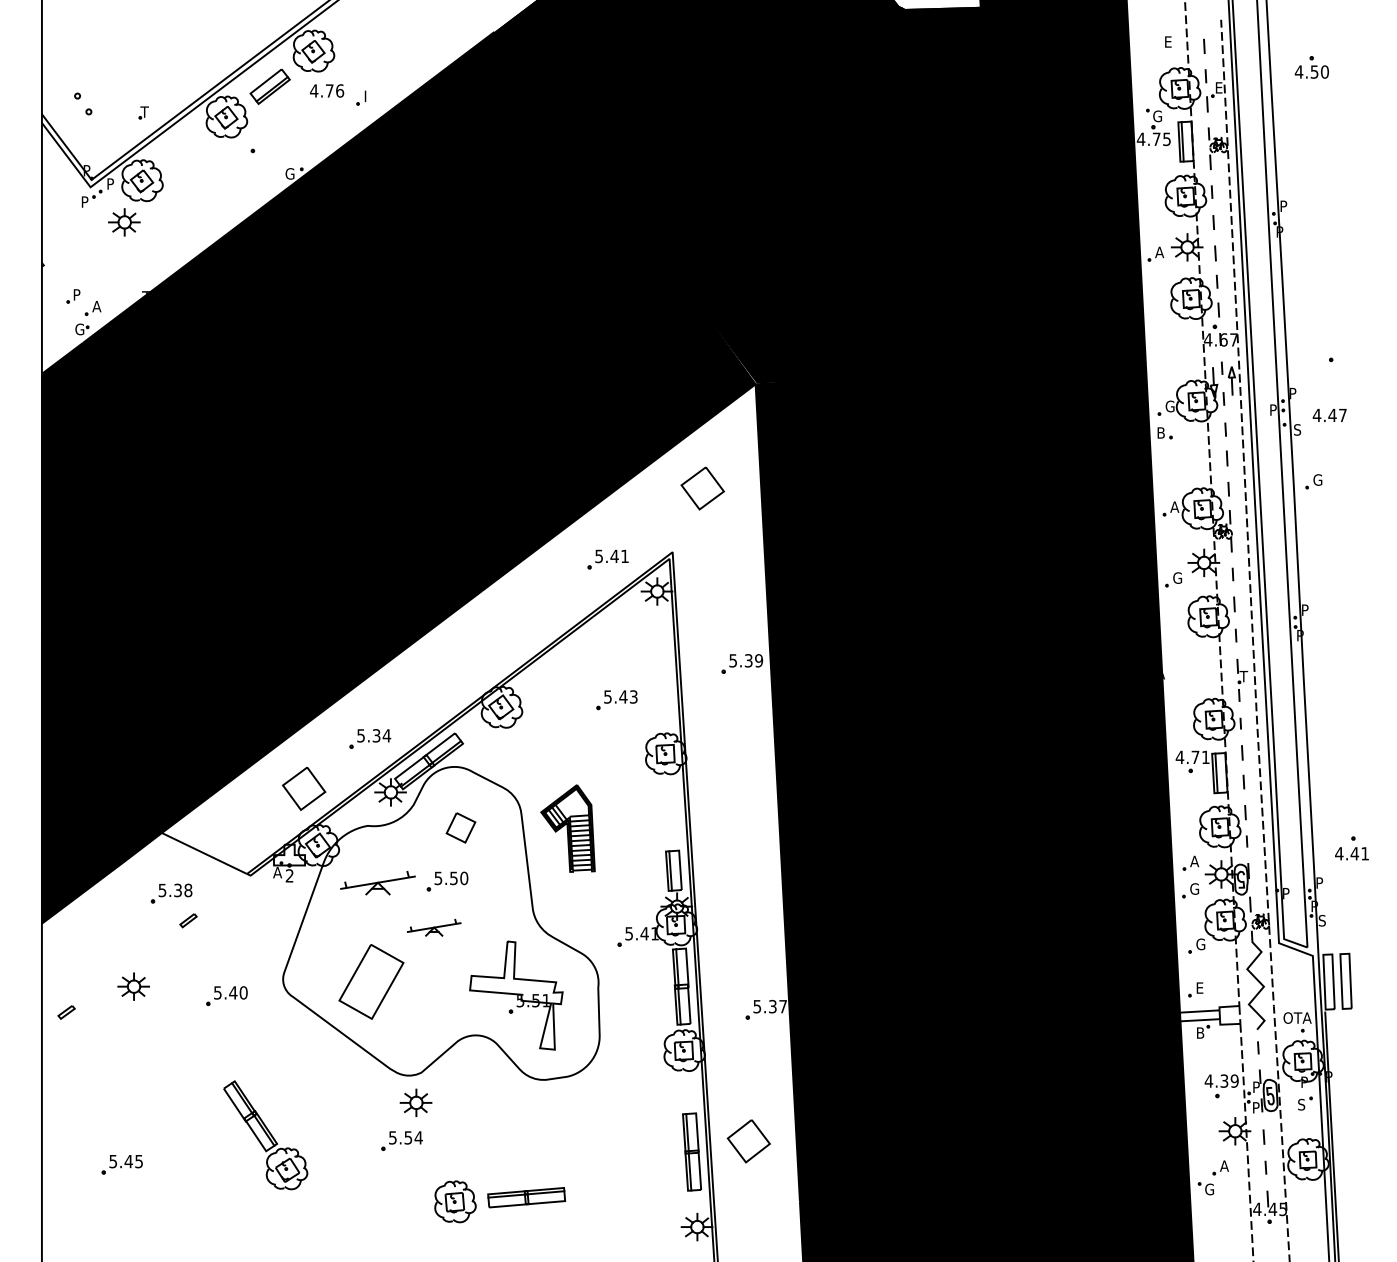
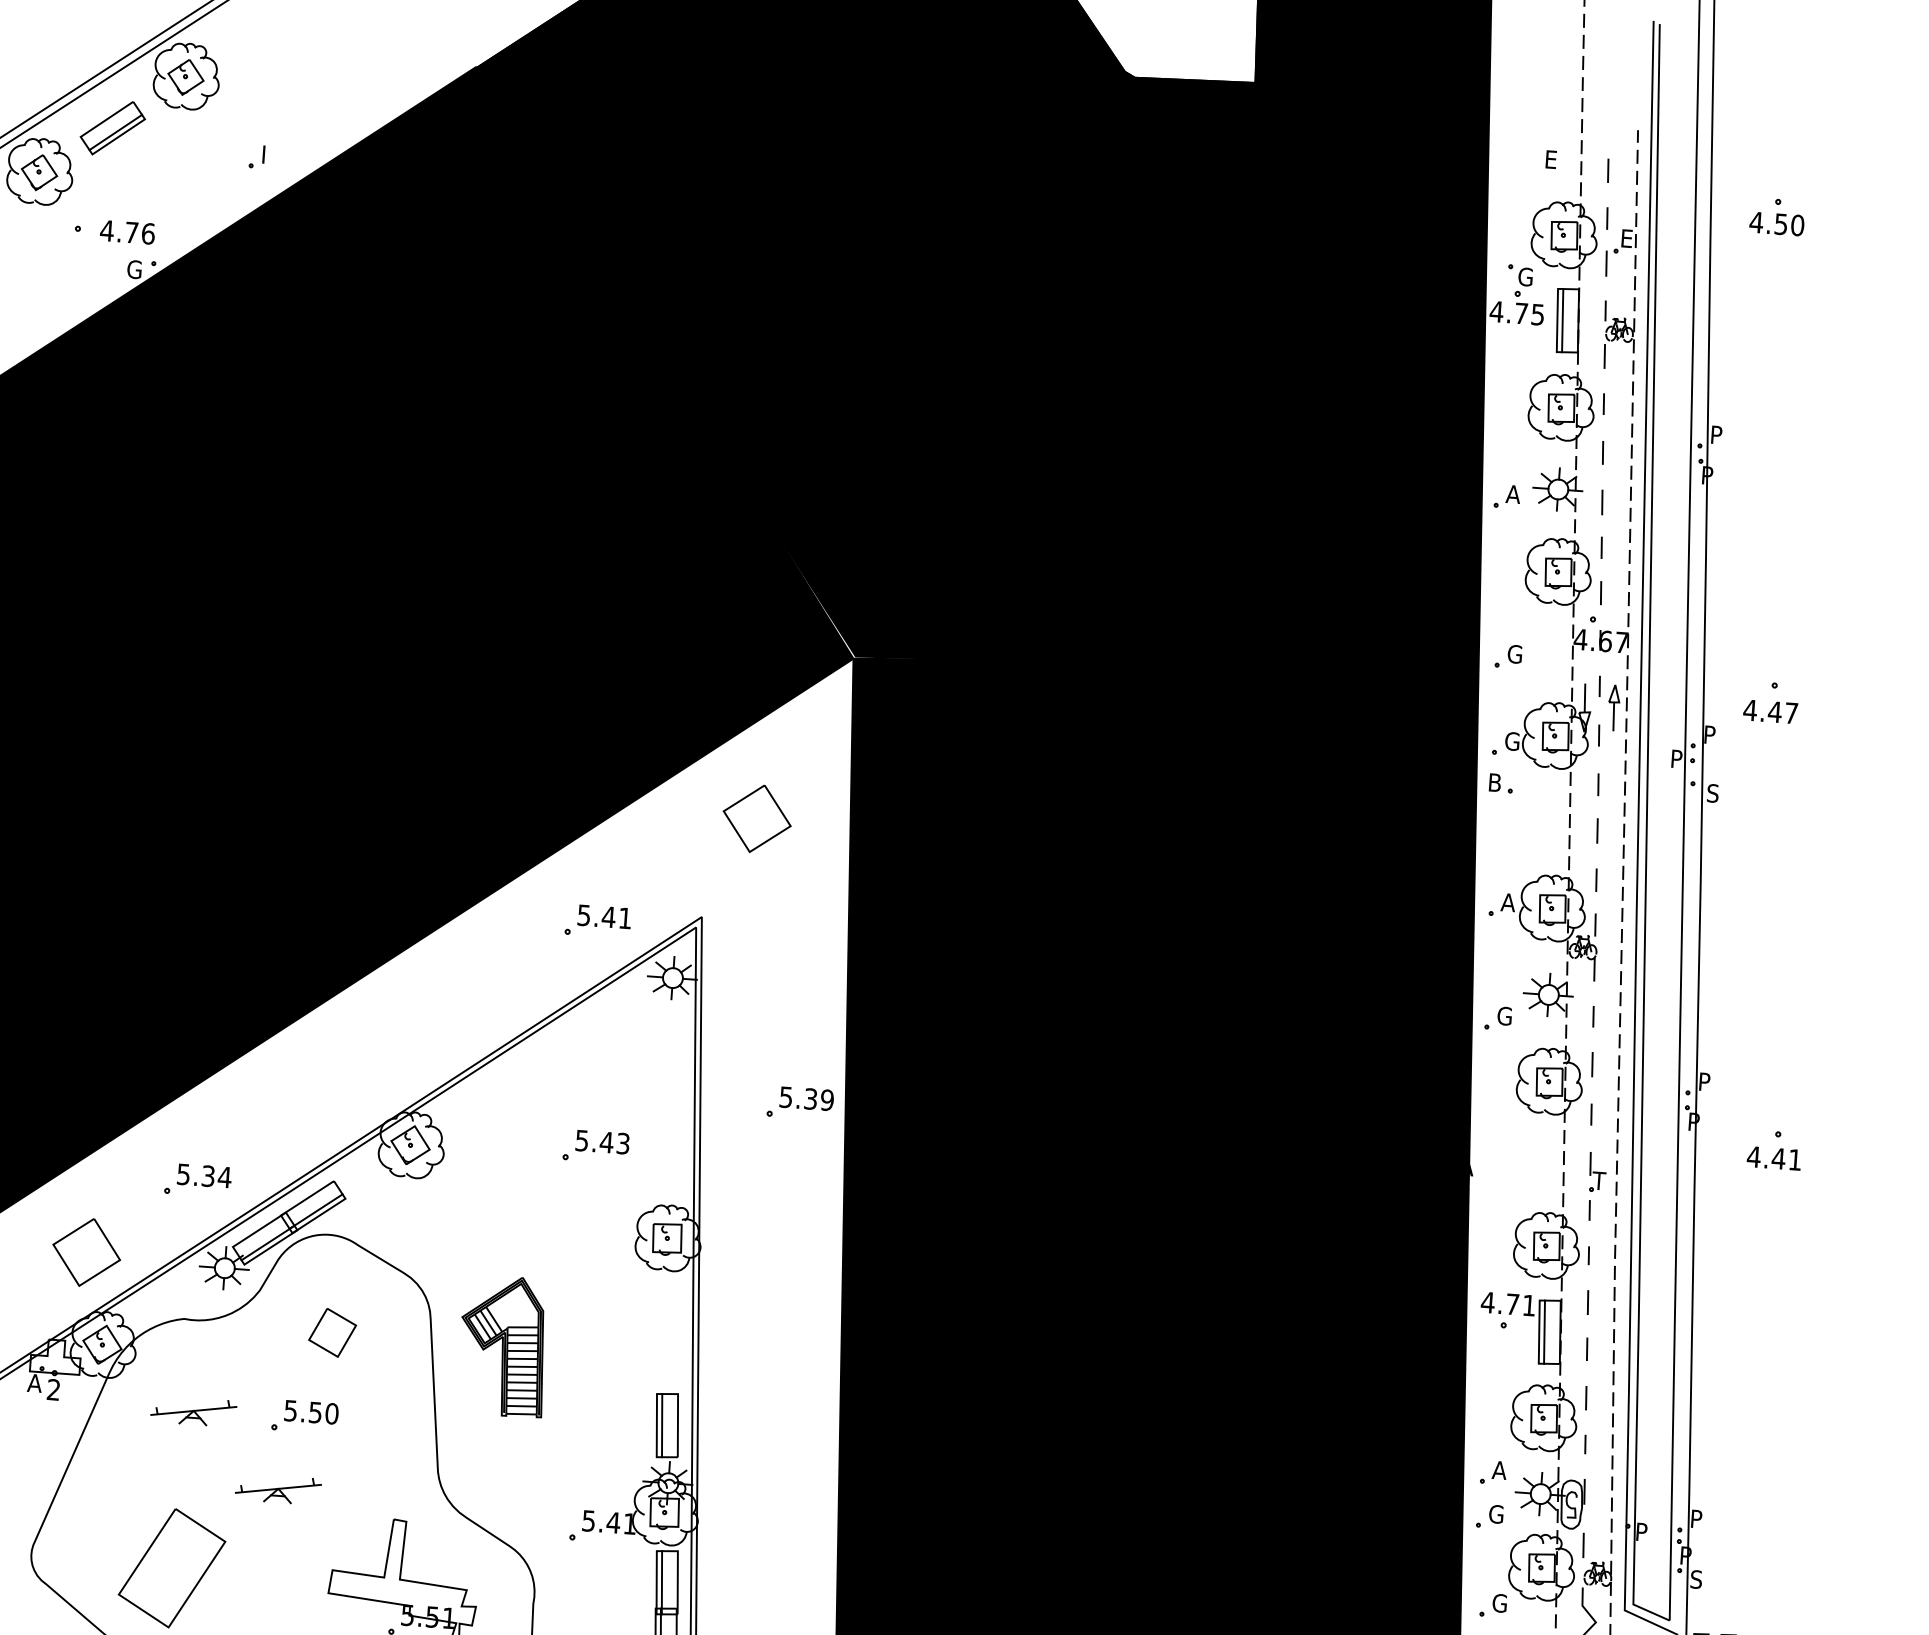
text: (327, 90) -> (128, 231), moved
text: (1329, 415) -> (1770, 711), moved
part: (1313, 481) -> (1507, 656), moved
part: (1351, 848) -> (1774, 1150), moved
part: (377, 882) -> (193, 1410), size x0.71

